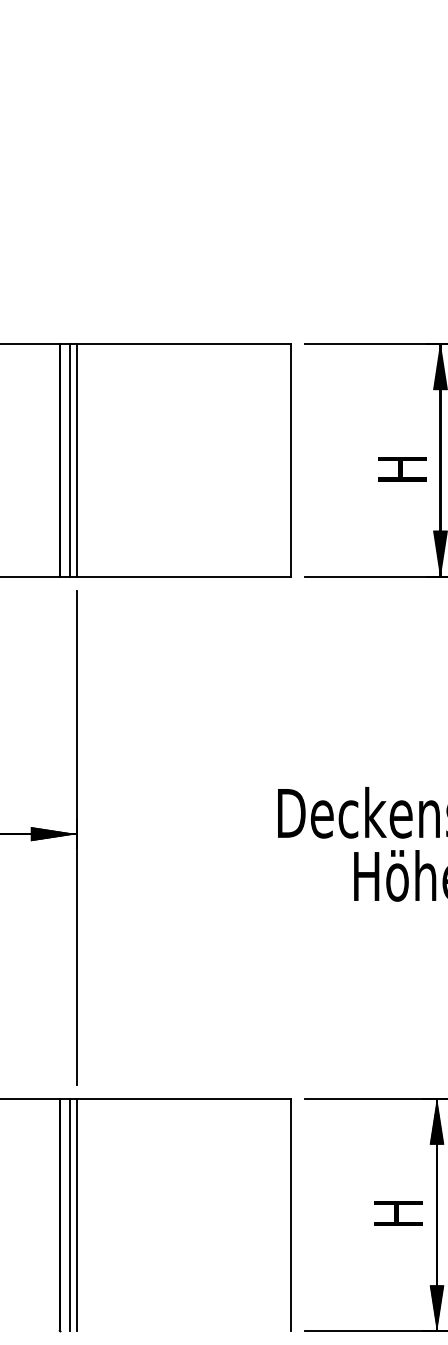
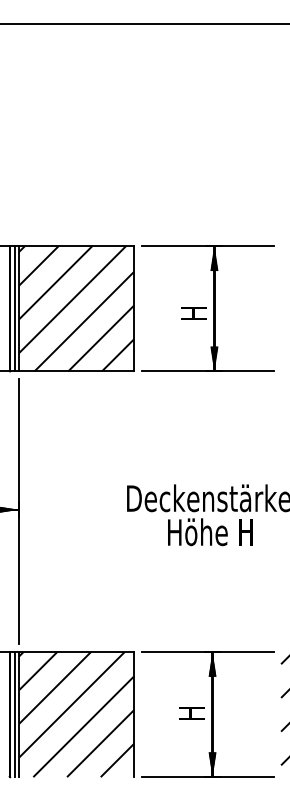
hatch: (183, 459) -> (76, 308), added
hatch: (183, 1214) -> (76, 714), added

